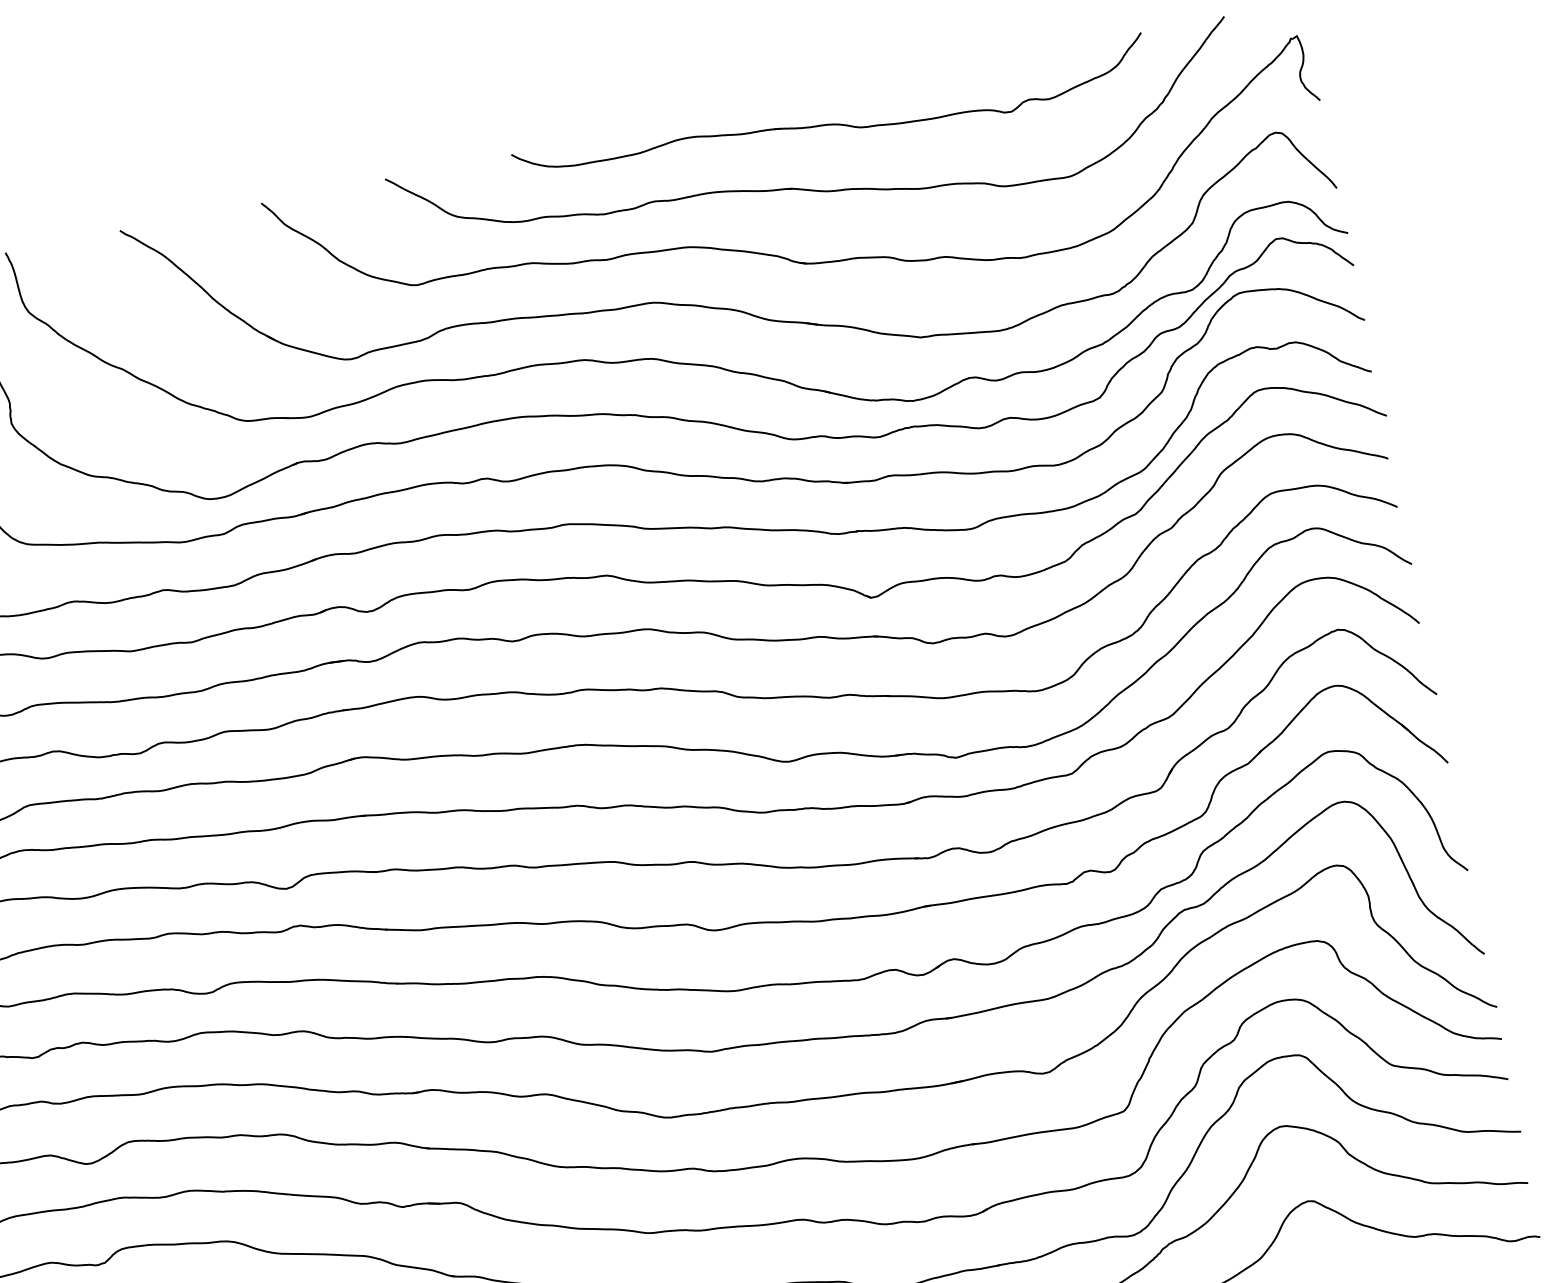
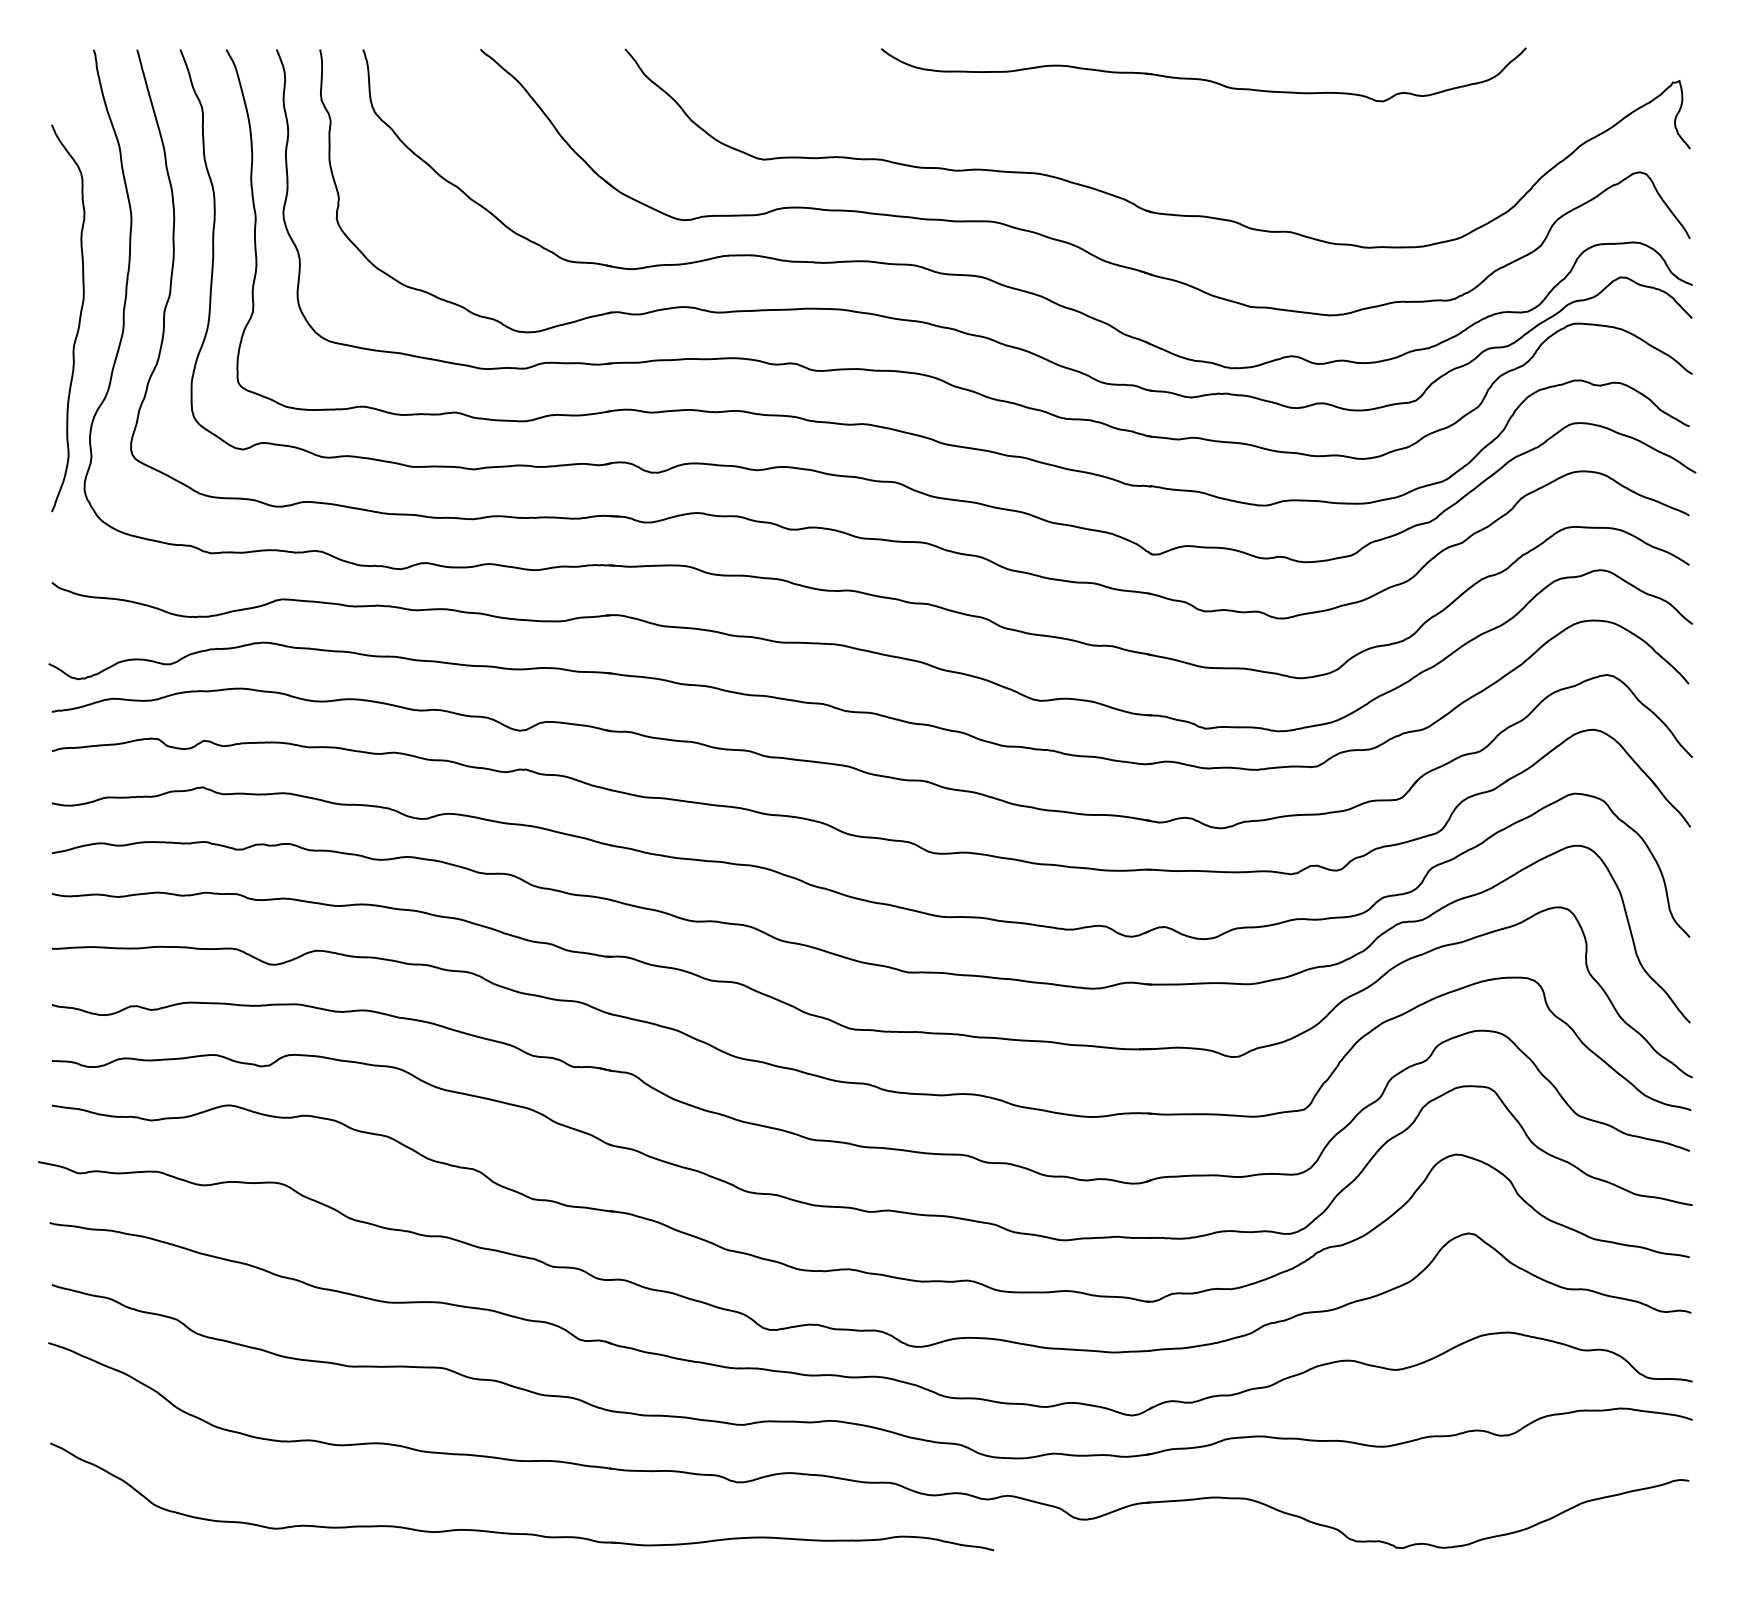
part: (813, 189) -> (1173, 140), removed

